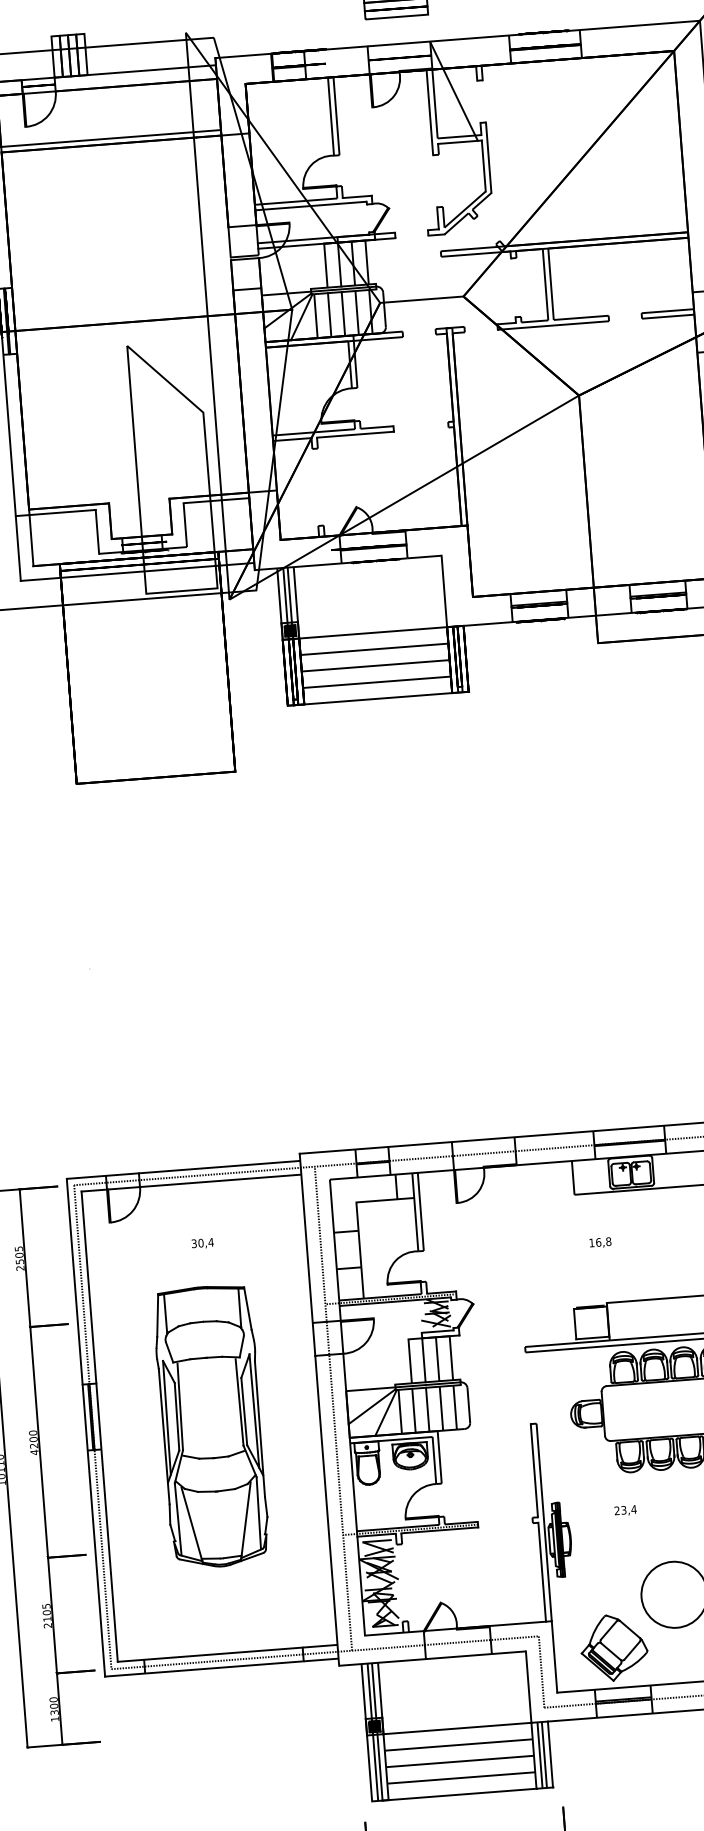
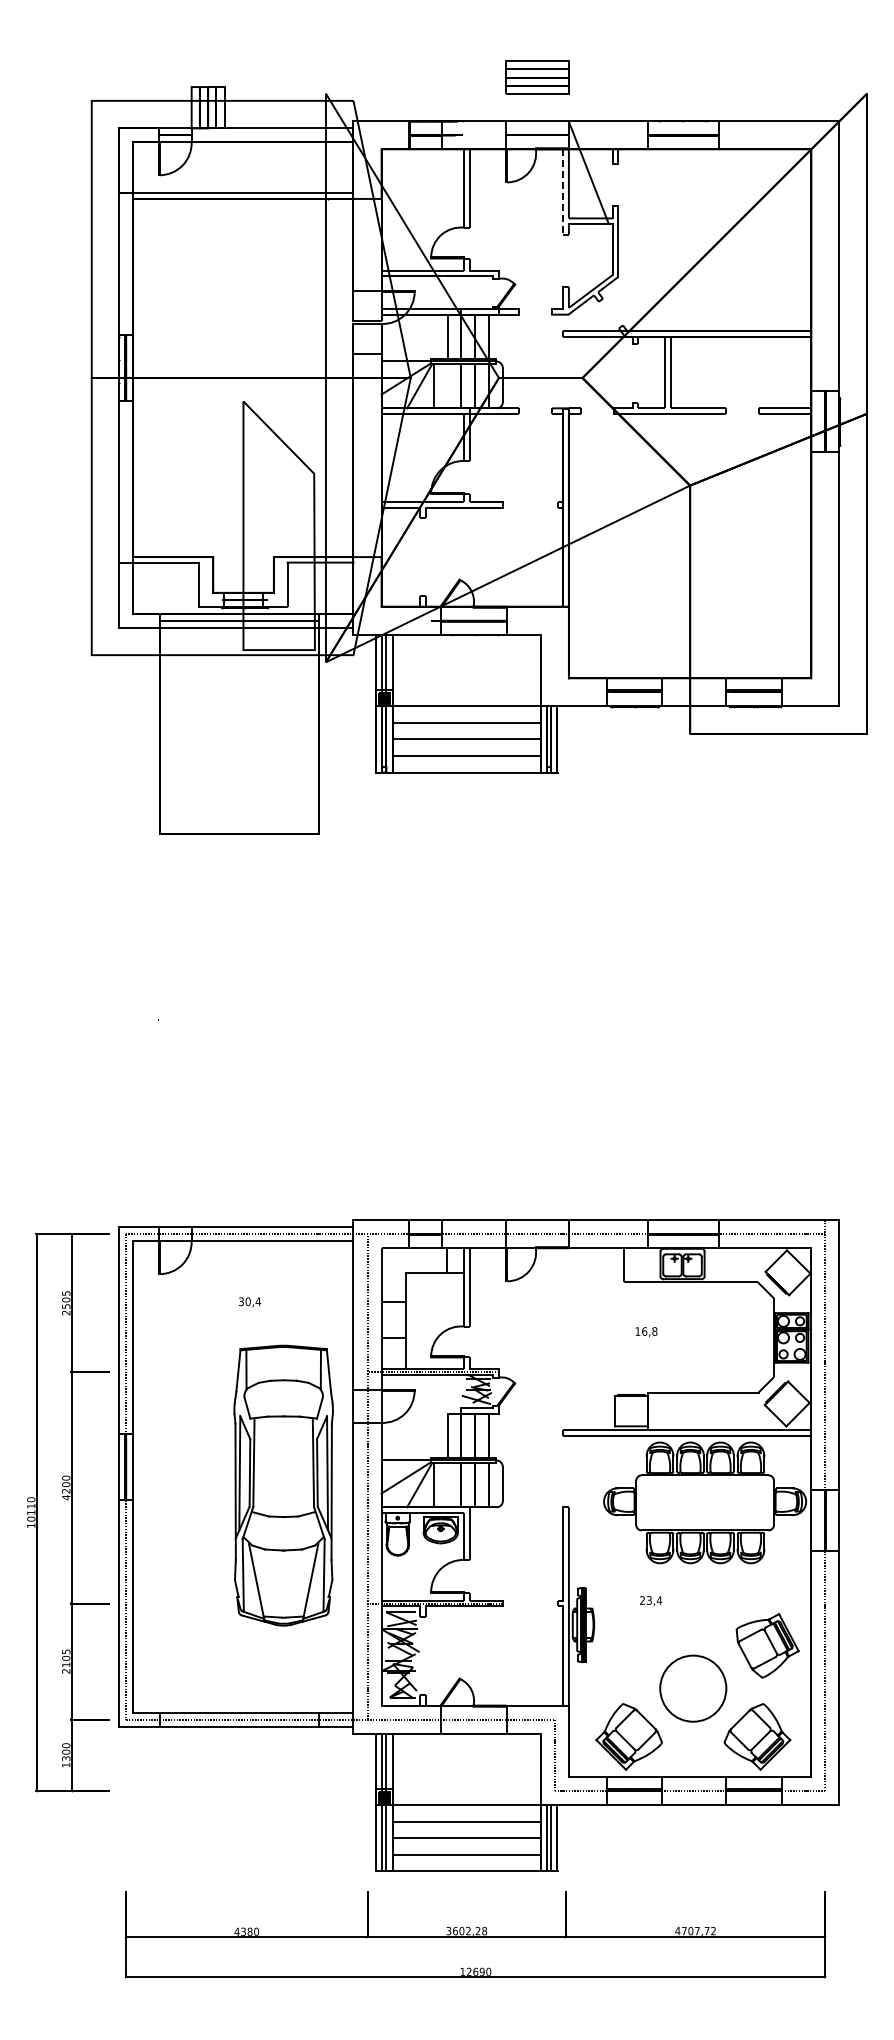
line: (430, 113) -> (563, 192), solid -> dashed
line: (329, 315) -> (447, 386), removed
line: (413, 1411) -> (447, 1485), removed
part: (211, 1426) -> (283, 1485), moved

